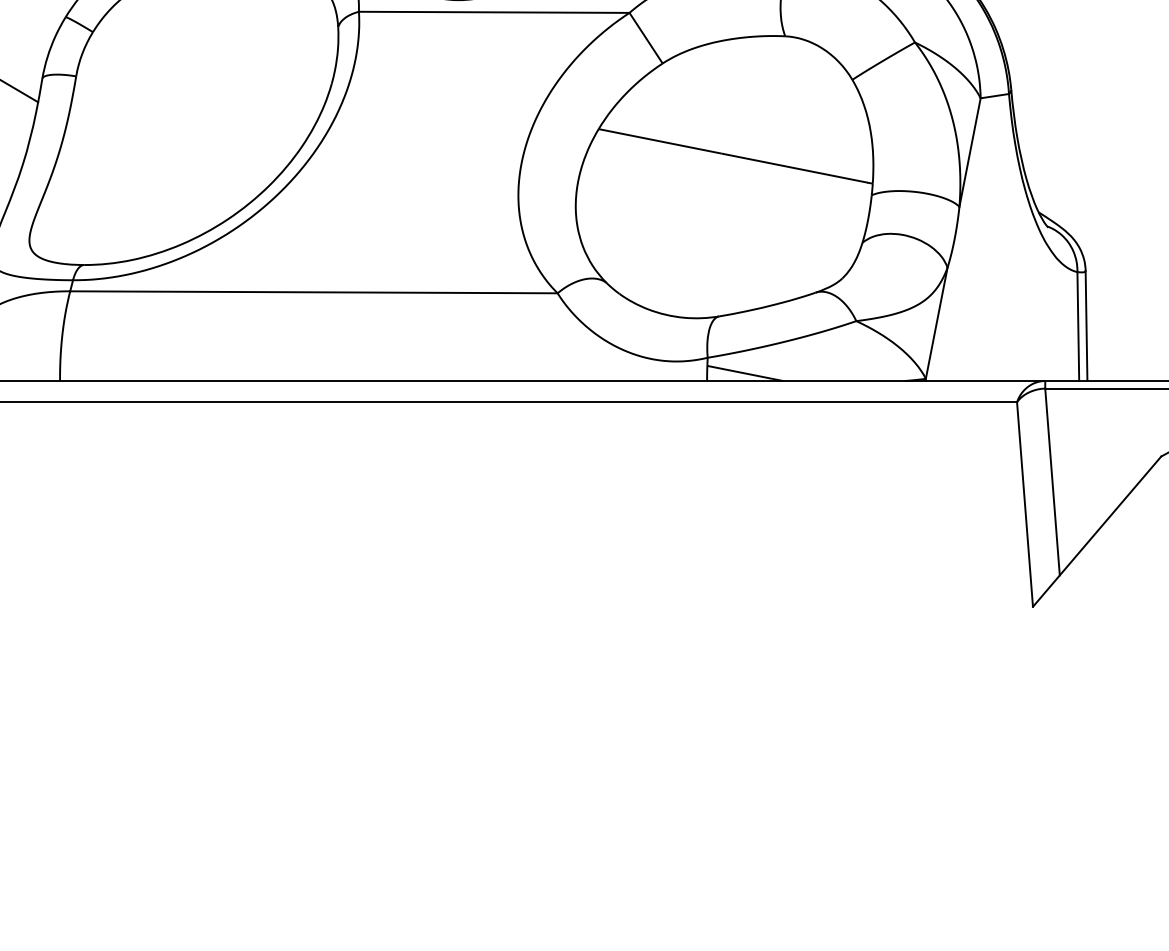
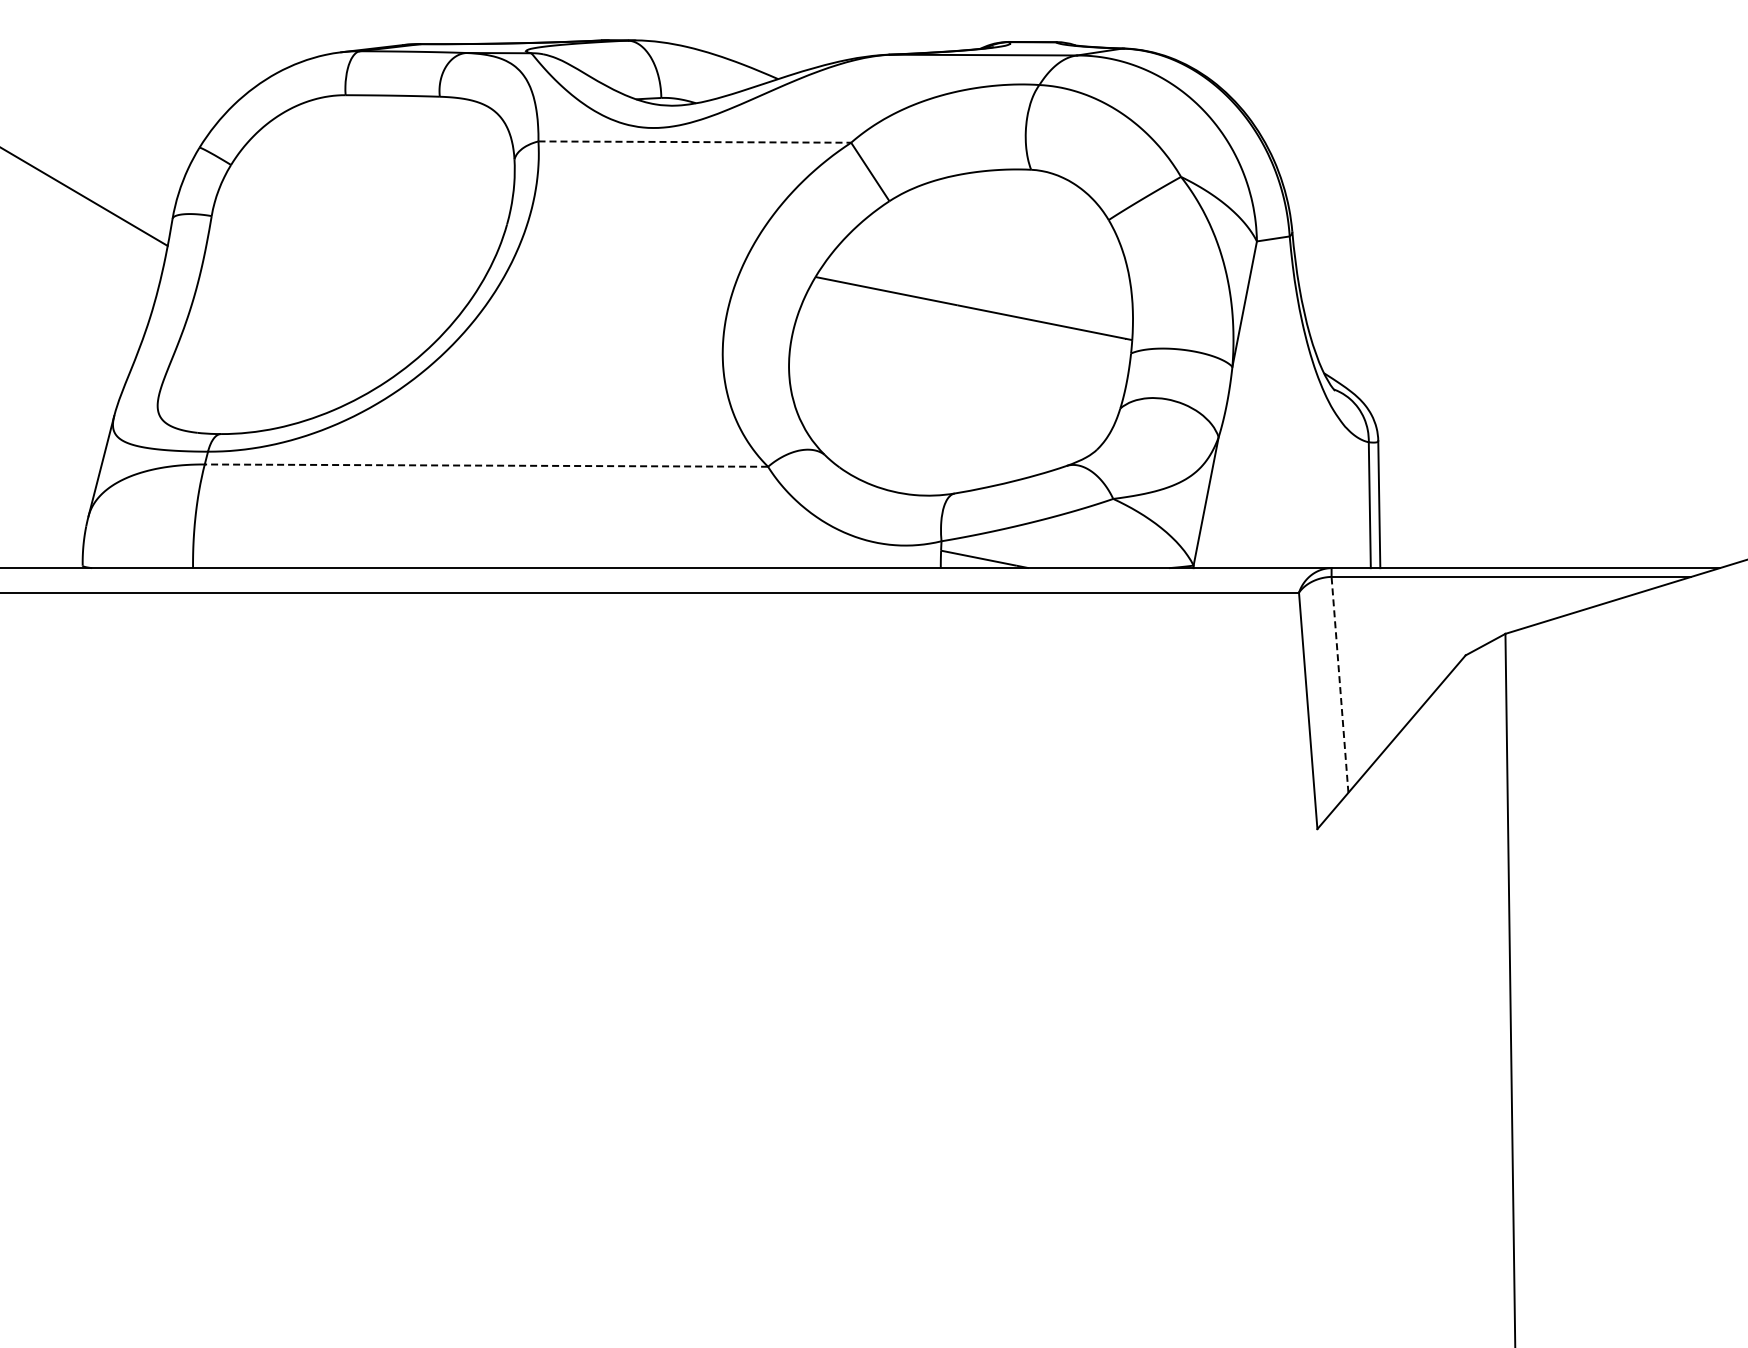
line: (494, 12) -> (695, 142), solid -> dashed
line: (313, 292) -> (486, 465), solid -> dashed
line: (1052, 481) -> (1339, 684), solid -> dashed

